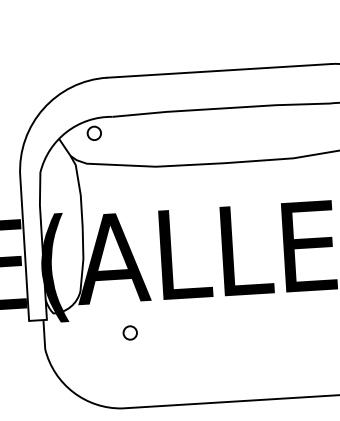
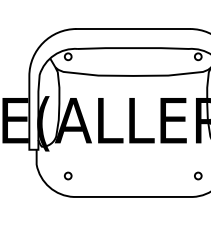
circle: (130, 331) -> (68, 175), moved

